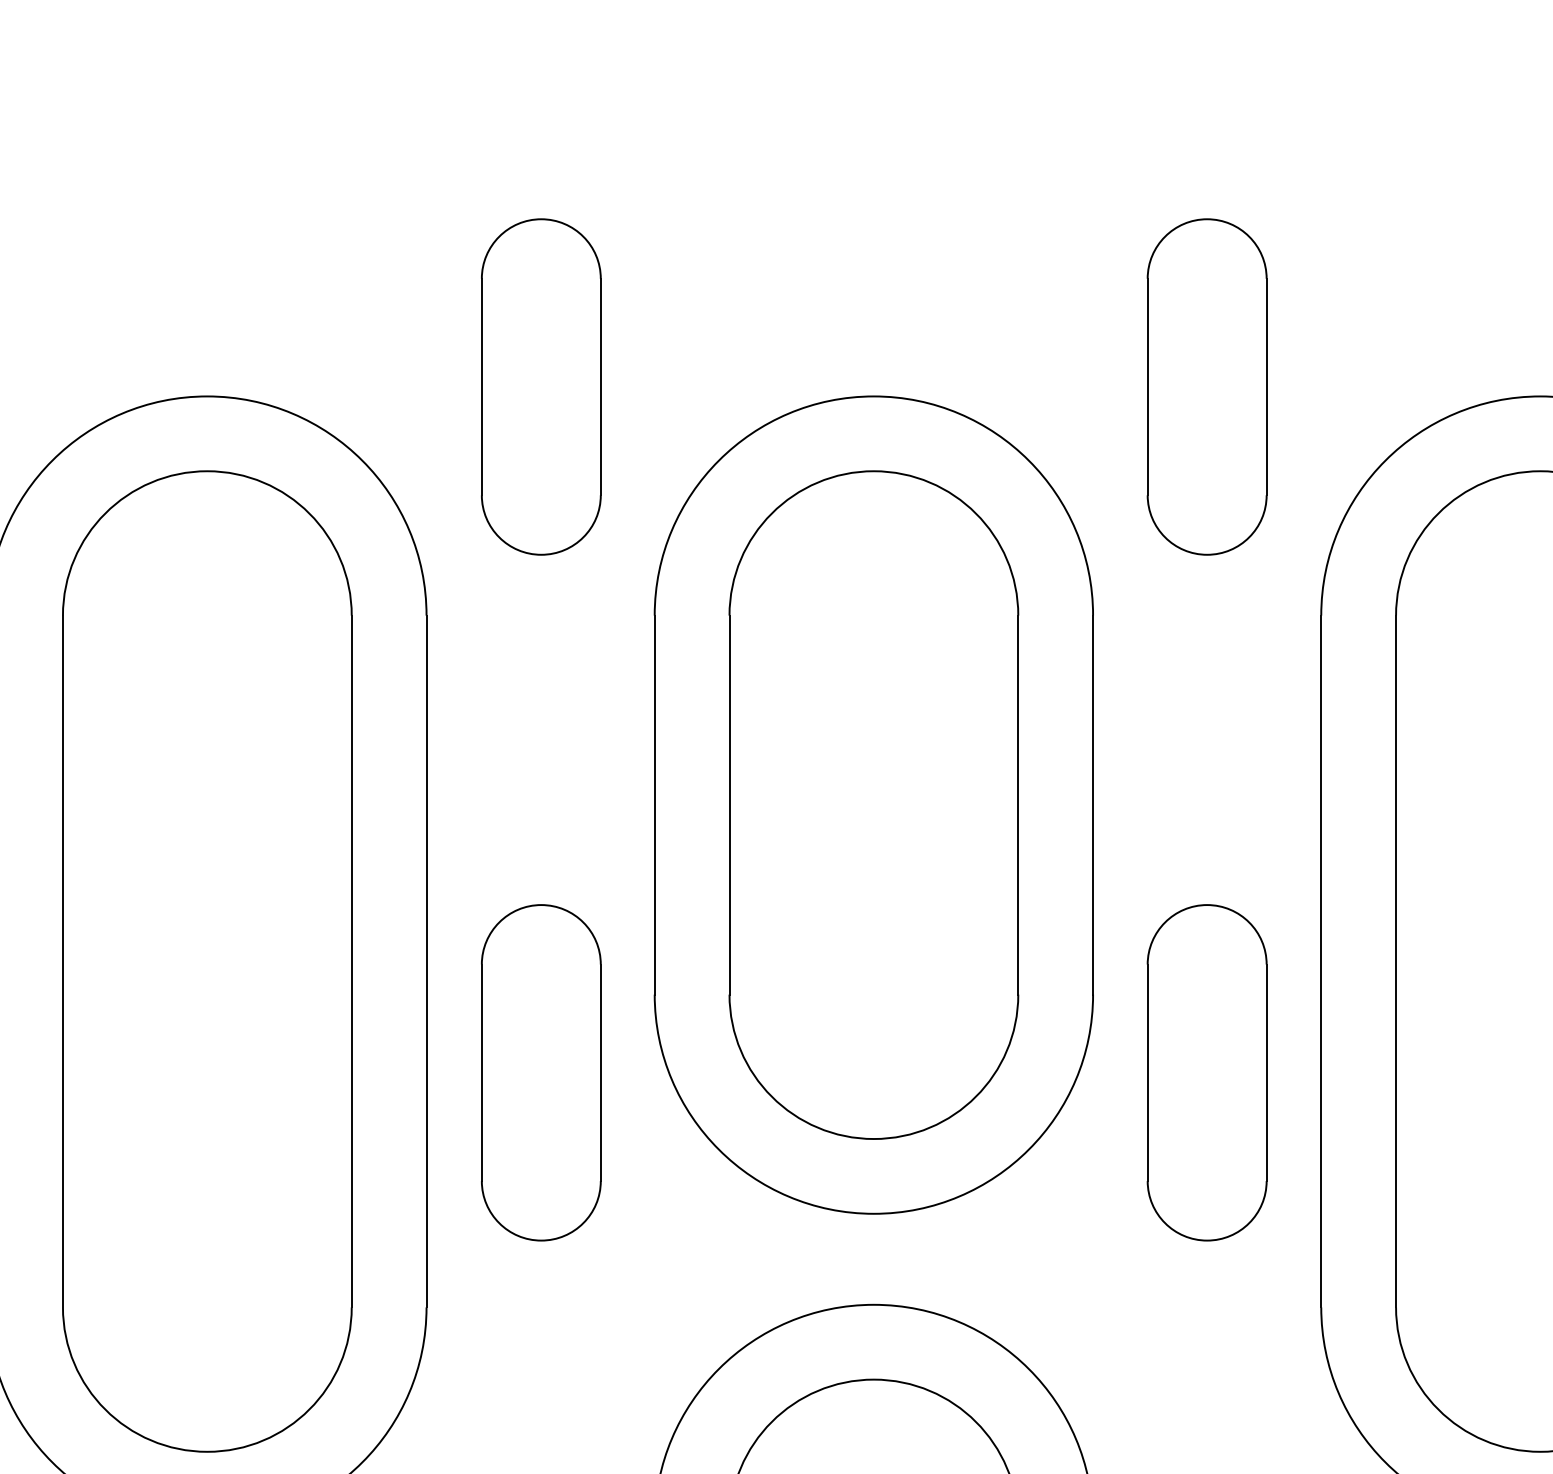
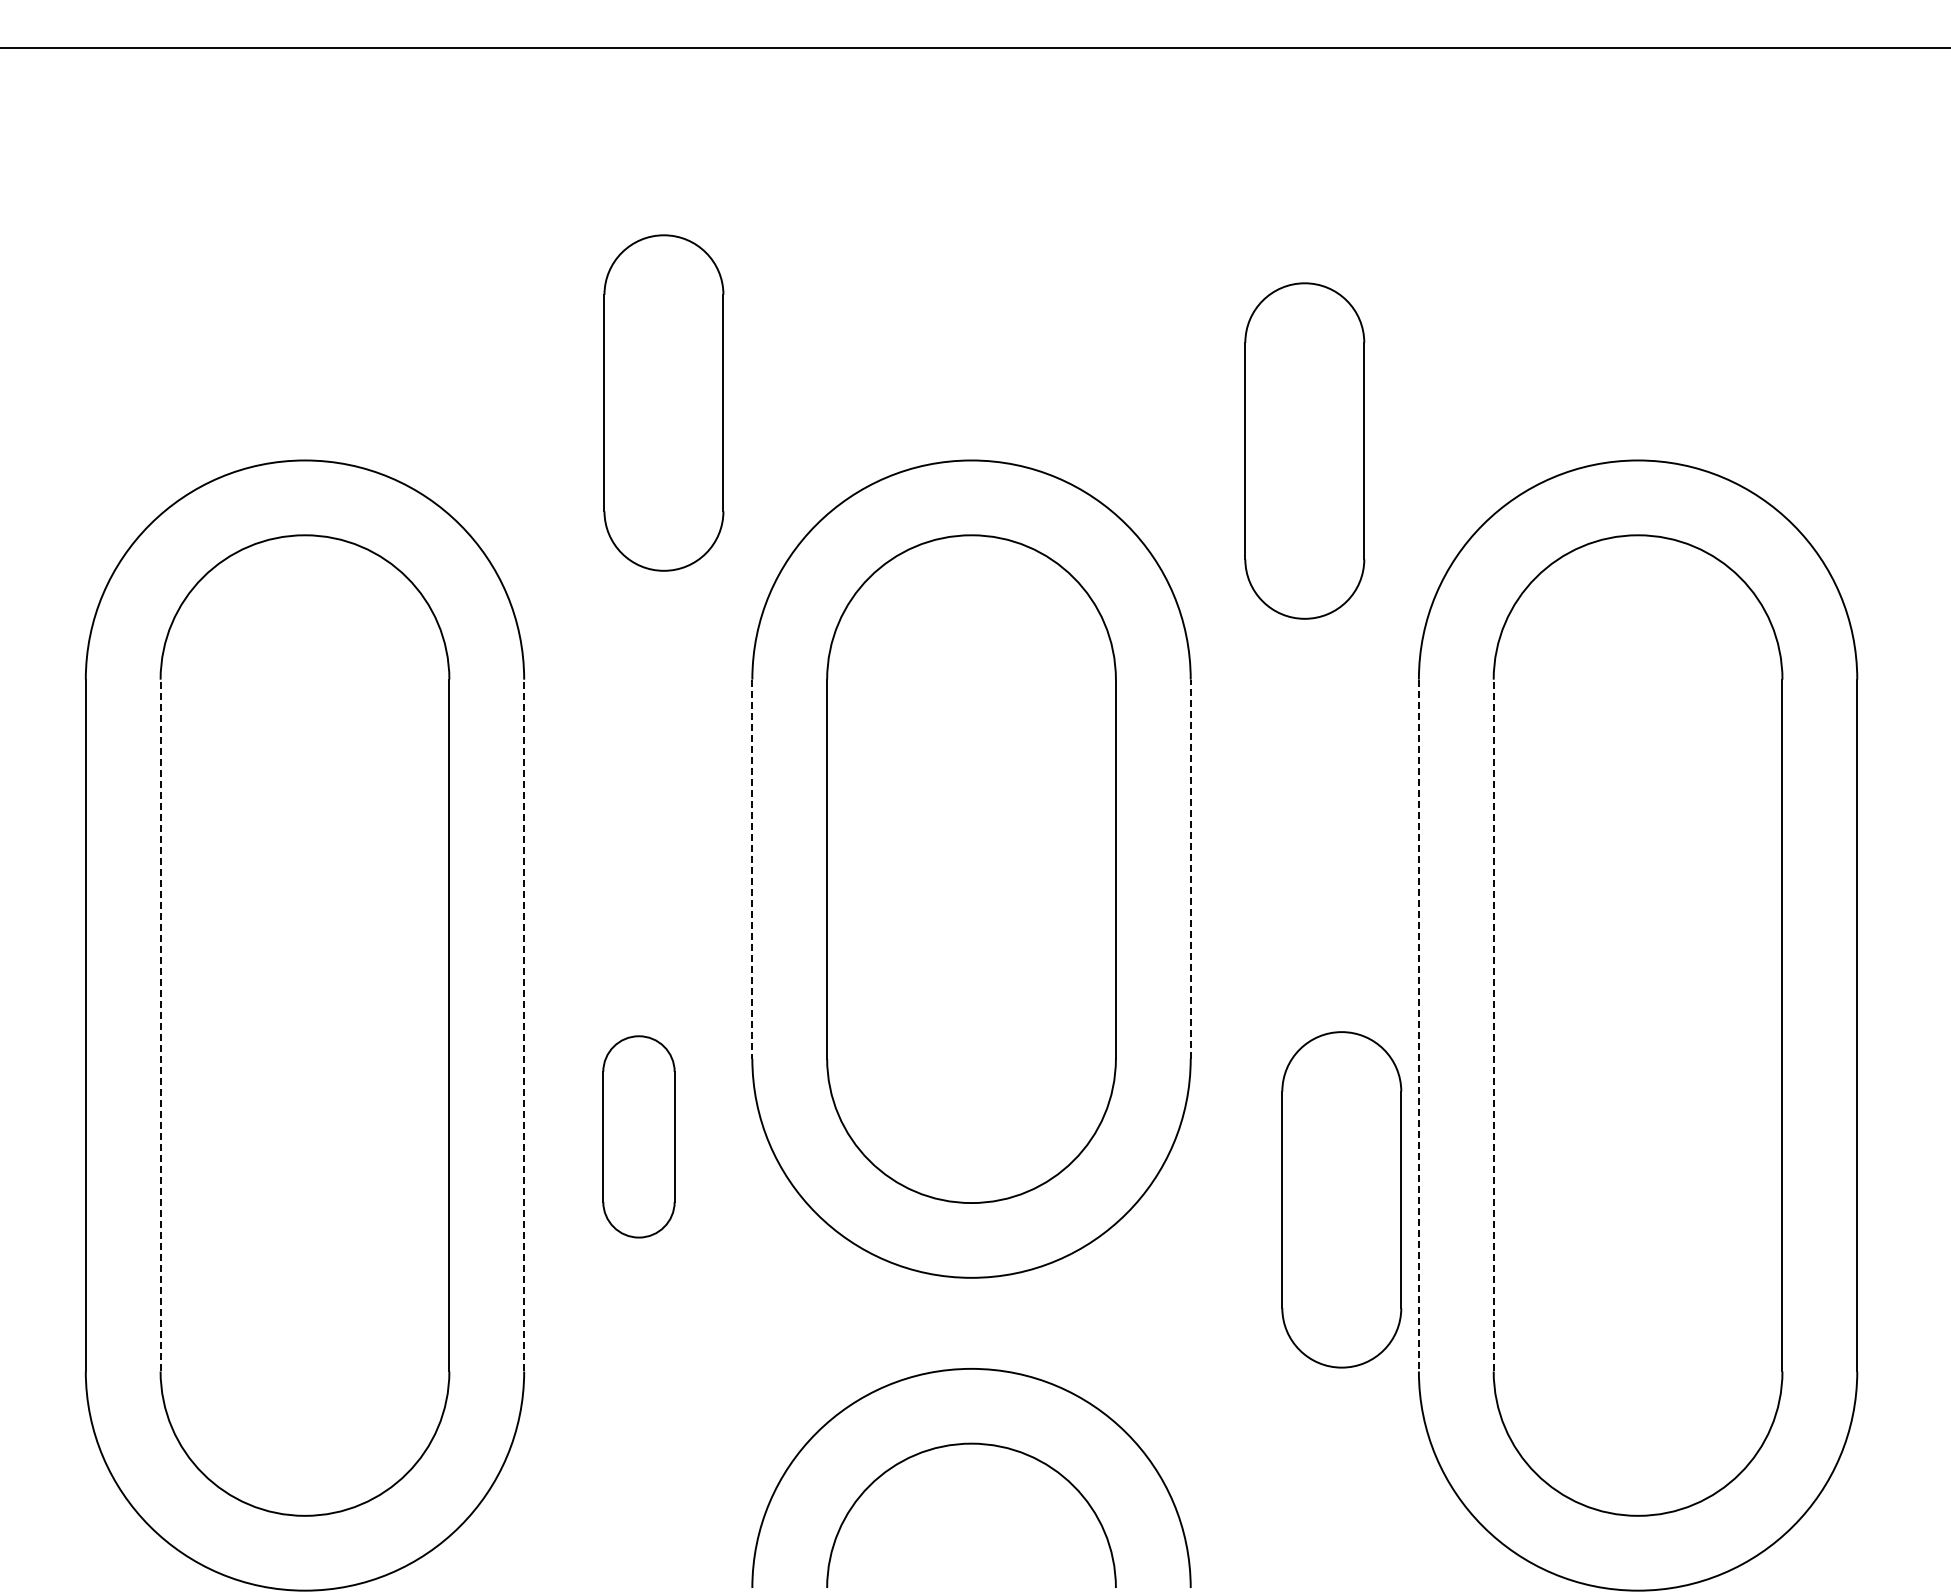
part: (540, 386) -> (663, 402), moved
line: (1092, 804) -> (1190, 868), solid -> dashed
line: (654, 805) -> (752, 869), solid -> dashed
line: (62, 961) -> (160, 1025), solid -> dashed
line: (426, 961) -> (524, 1025), solid -> dashed
line: (1320, 961) -> (1418, 1025), solid -> dashed
line: (1395, 961) -> (1493, 1025), solid -> dashed
part: (540, 1072) -> (638, 1136), size x0.6
part: (1206, 1072) -> (1341, 1199), moved

